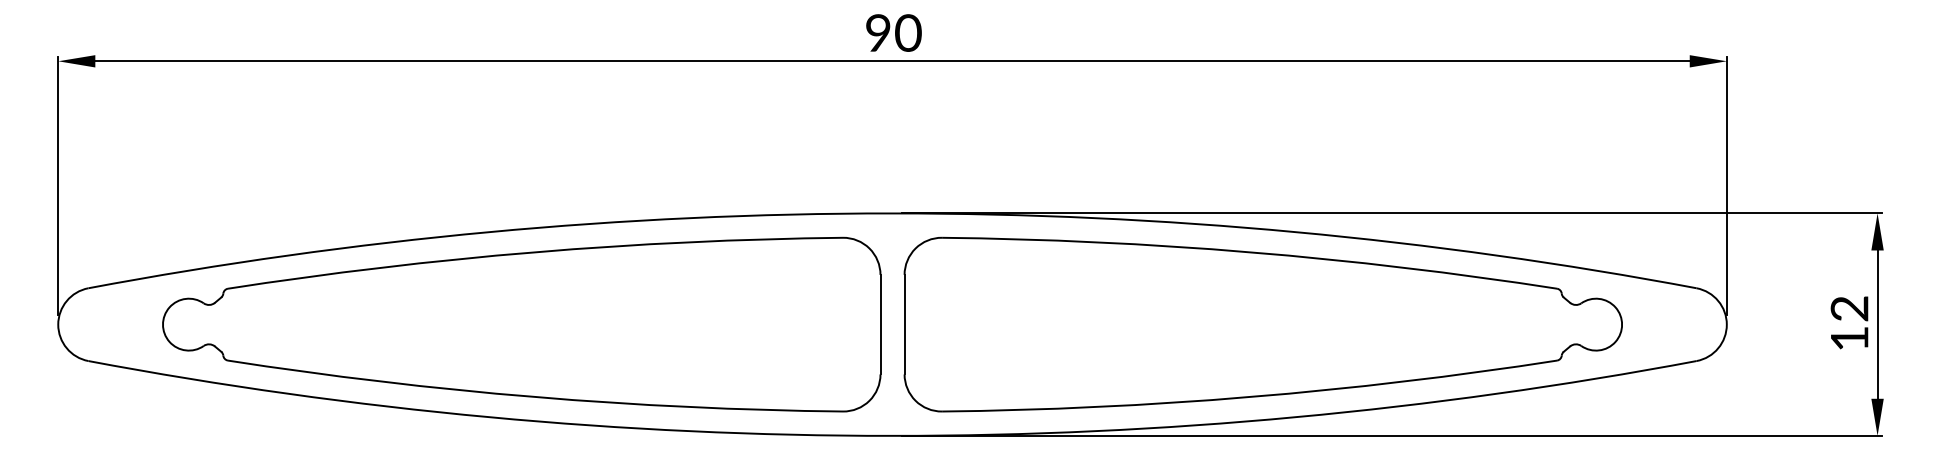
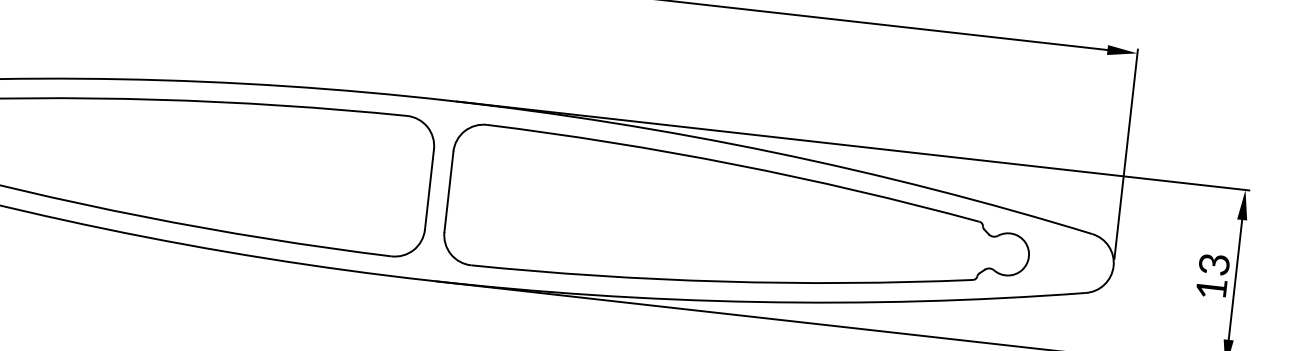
text: (1850, 308) -> (1215, 264), 12 -> 13

